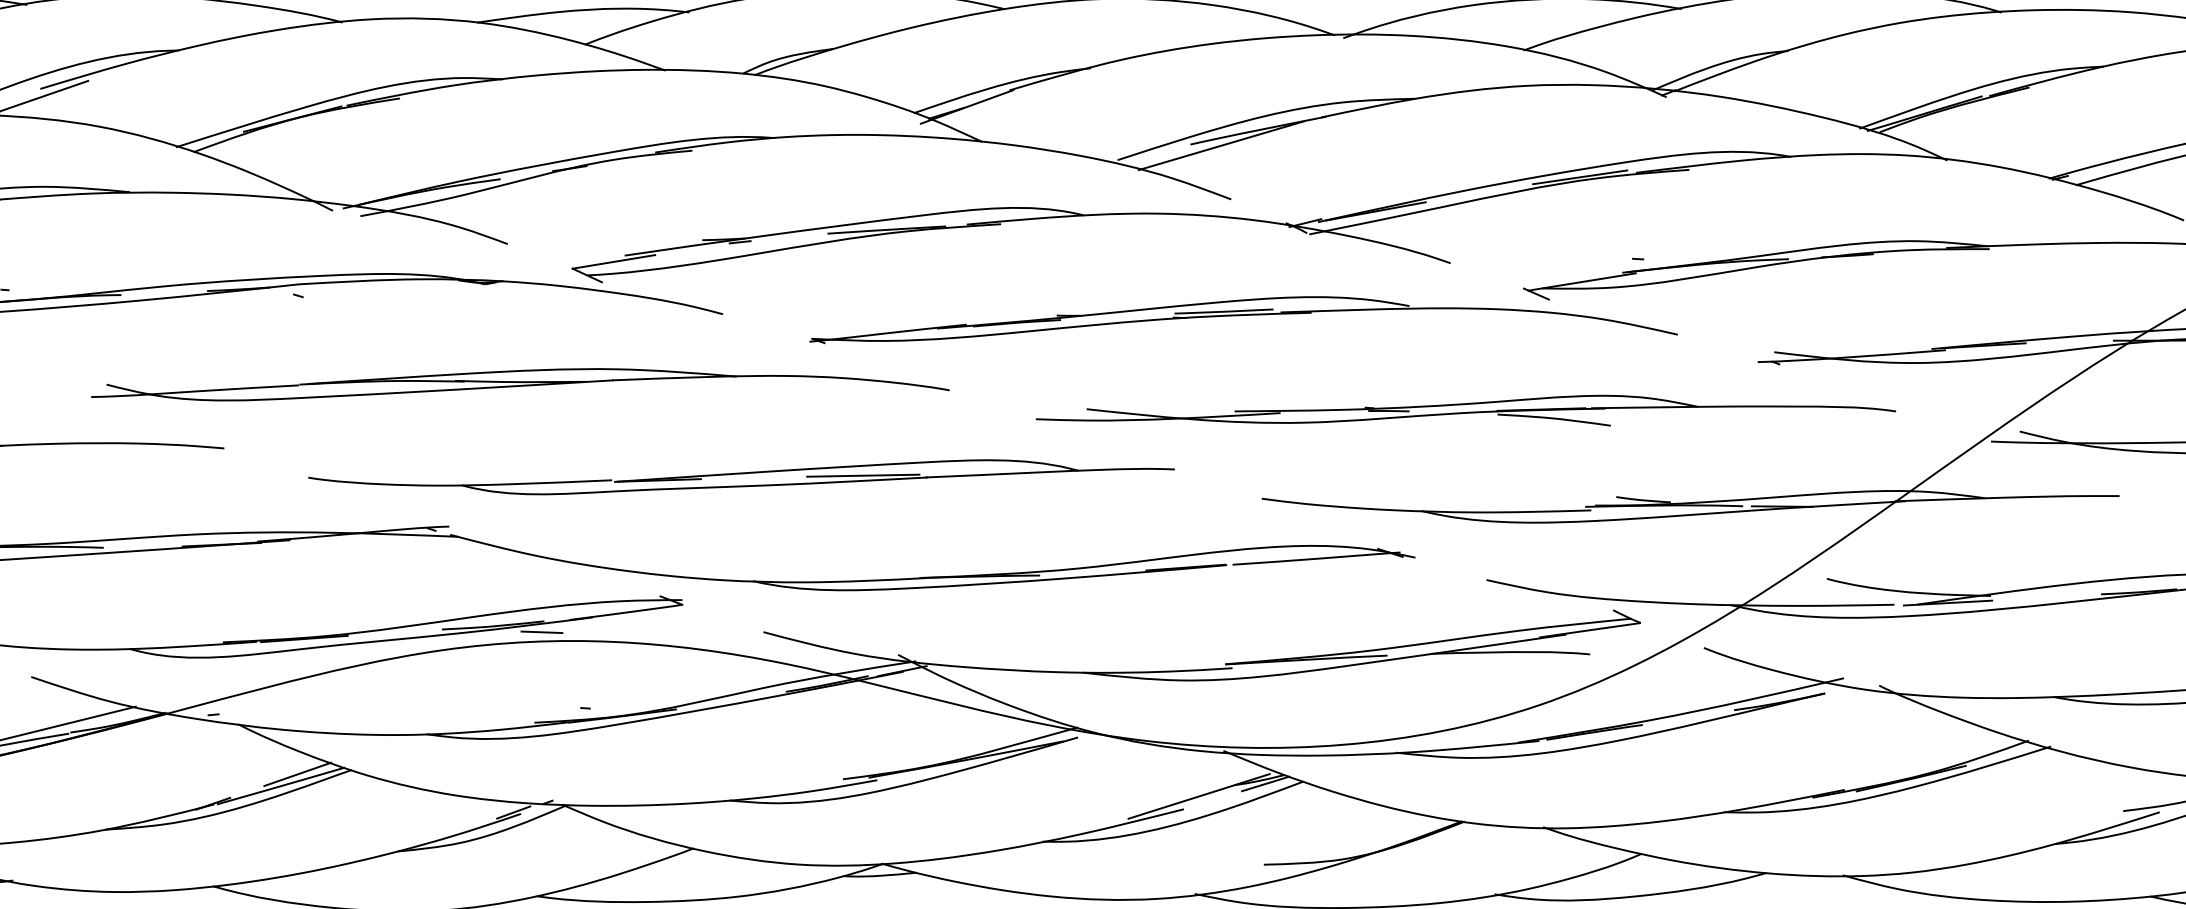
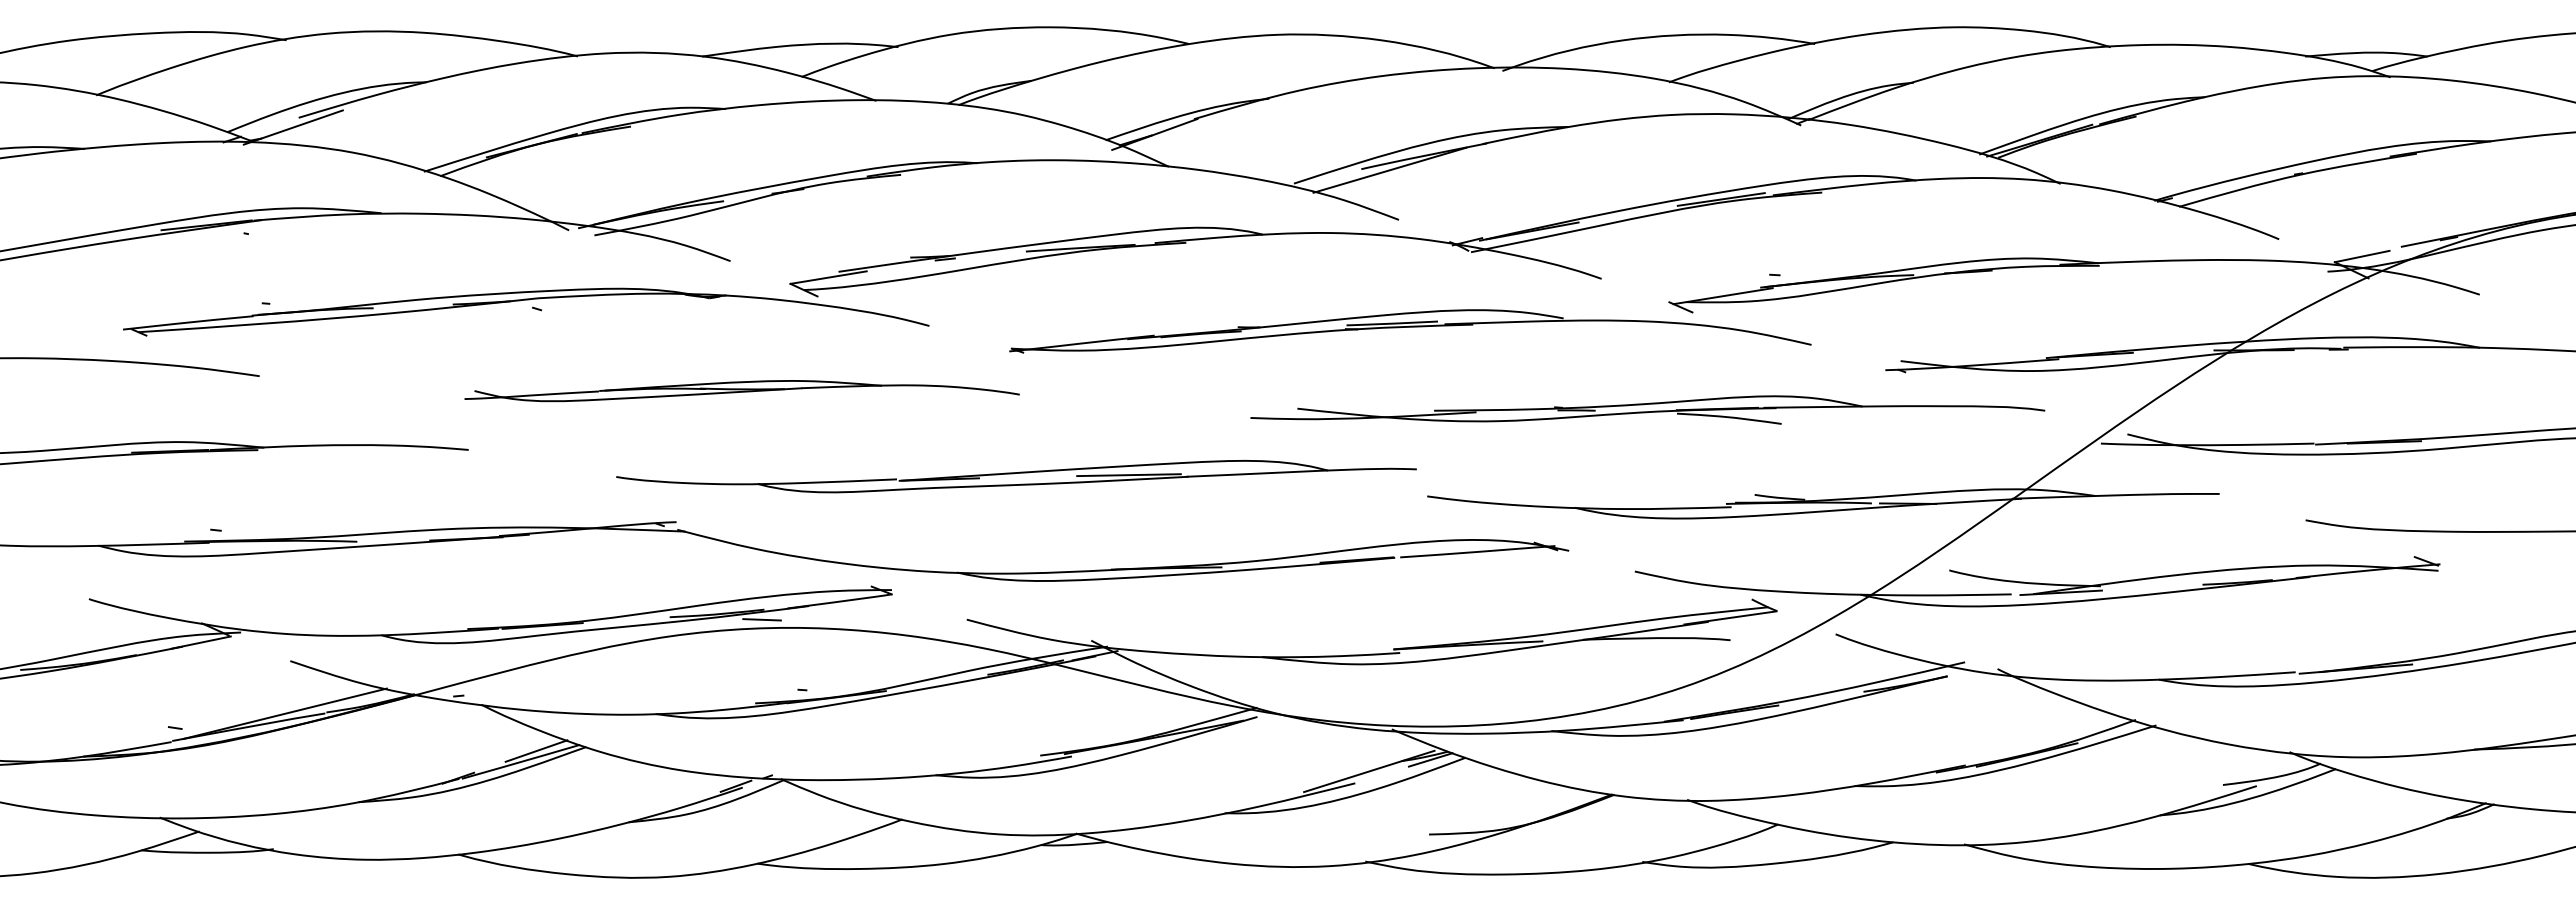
part: (519, 384) -> (741, 390), size x0.7
part: (1465, 410) -> (1647, 409), moved
part: (741, 477) -> (1016, 476), moved

